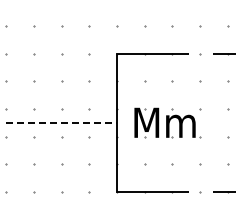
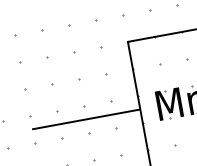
line: (62, 122) -> (87, 118), dashed -> solid

